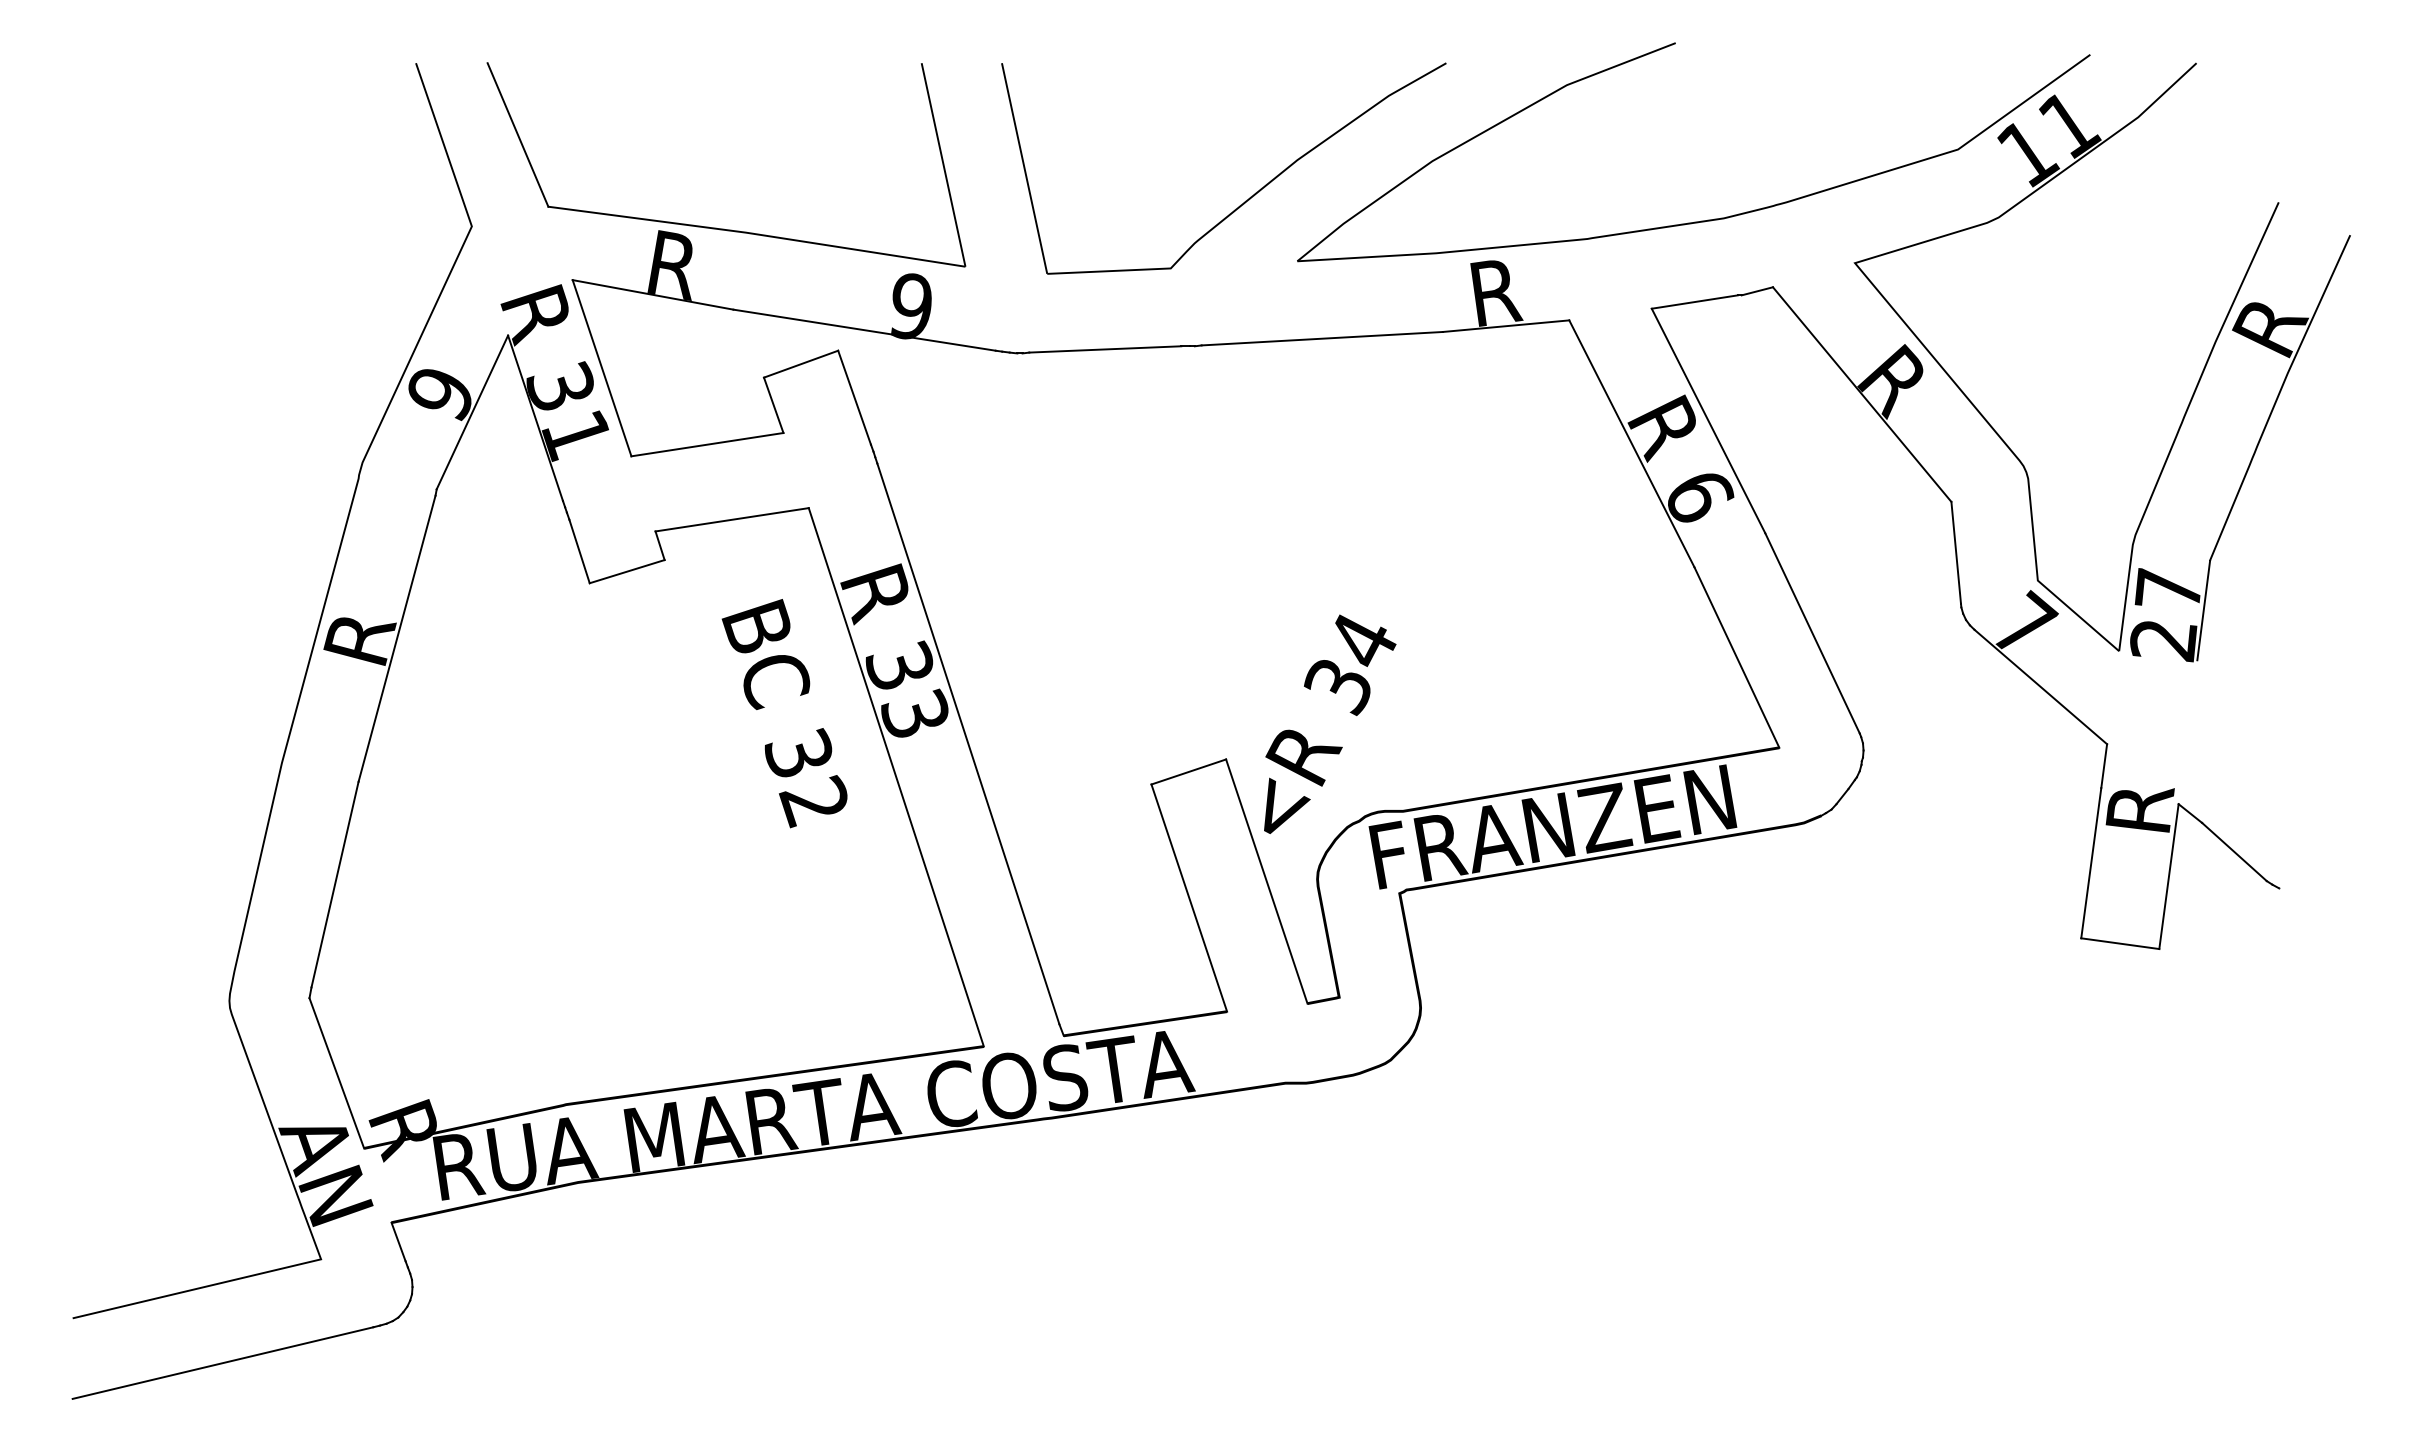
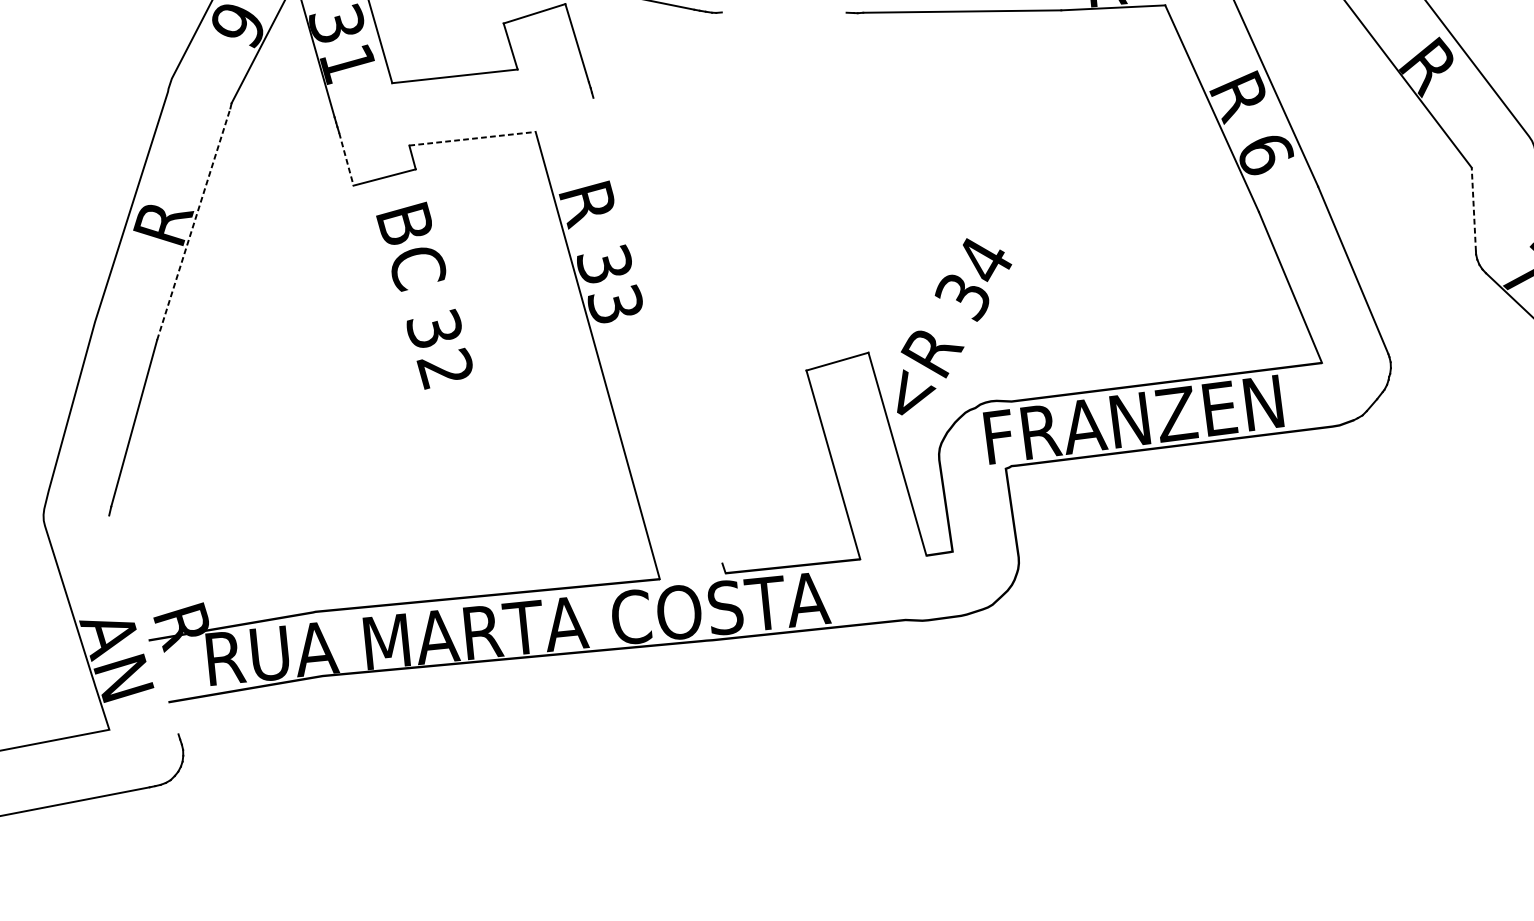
line: (1105, 349) -> (784, 12), removed
line: (732, 519) -> (472, 138), solid -> dashed
line: (579, 551) -> (346, 159), solid -> dashed
line: (1956, 552) -> (1474, 209), solid -> dashed
line: (397, 638) -> (194, 224), solid -> dashed
text: (784, 713) -> (424, 295), moved
line: (968, 743) -> (658, 330), removed
line: (336, 1073) -> (128, 578), removed
line: (398, 1241) -> (173, 717), removed

